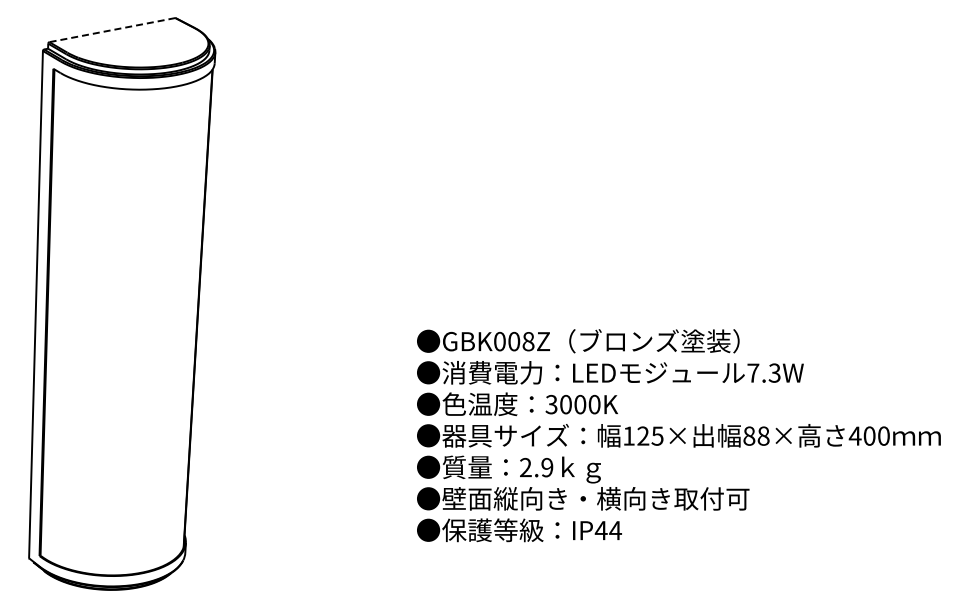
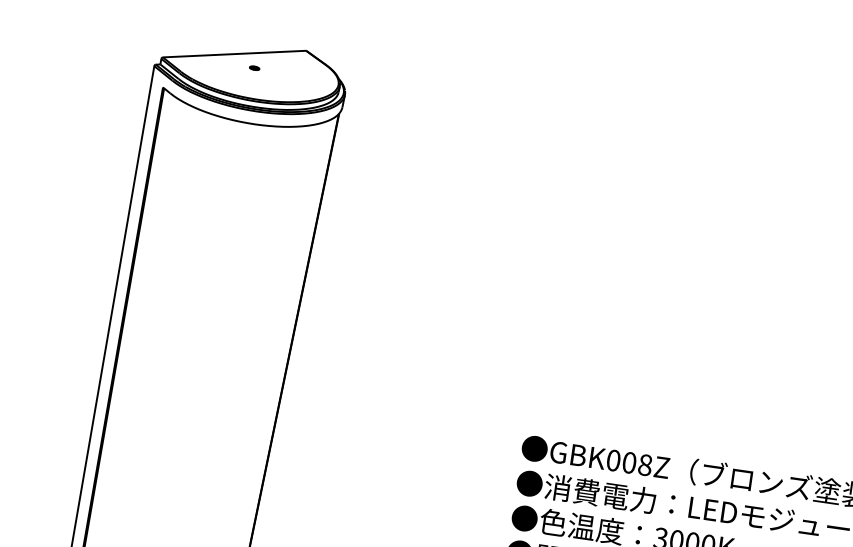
line: (111, 30) -> (233, 54), dashed -> solid
part: (131, 39) -> (254, 67), added

